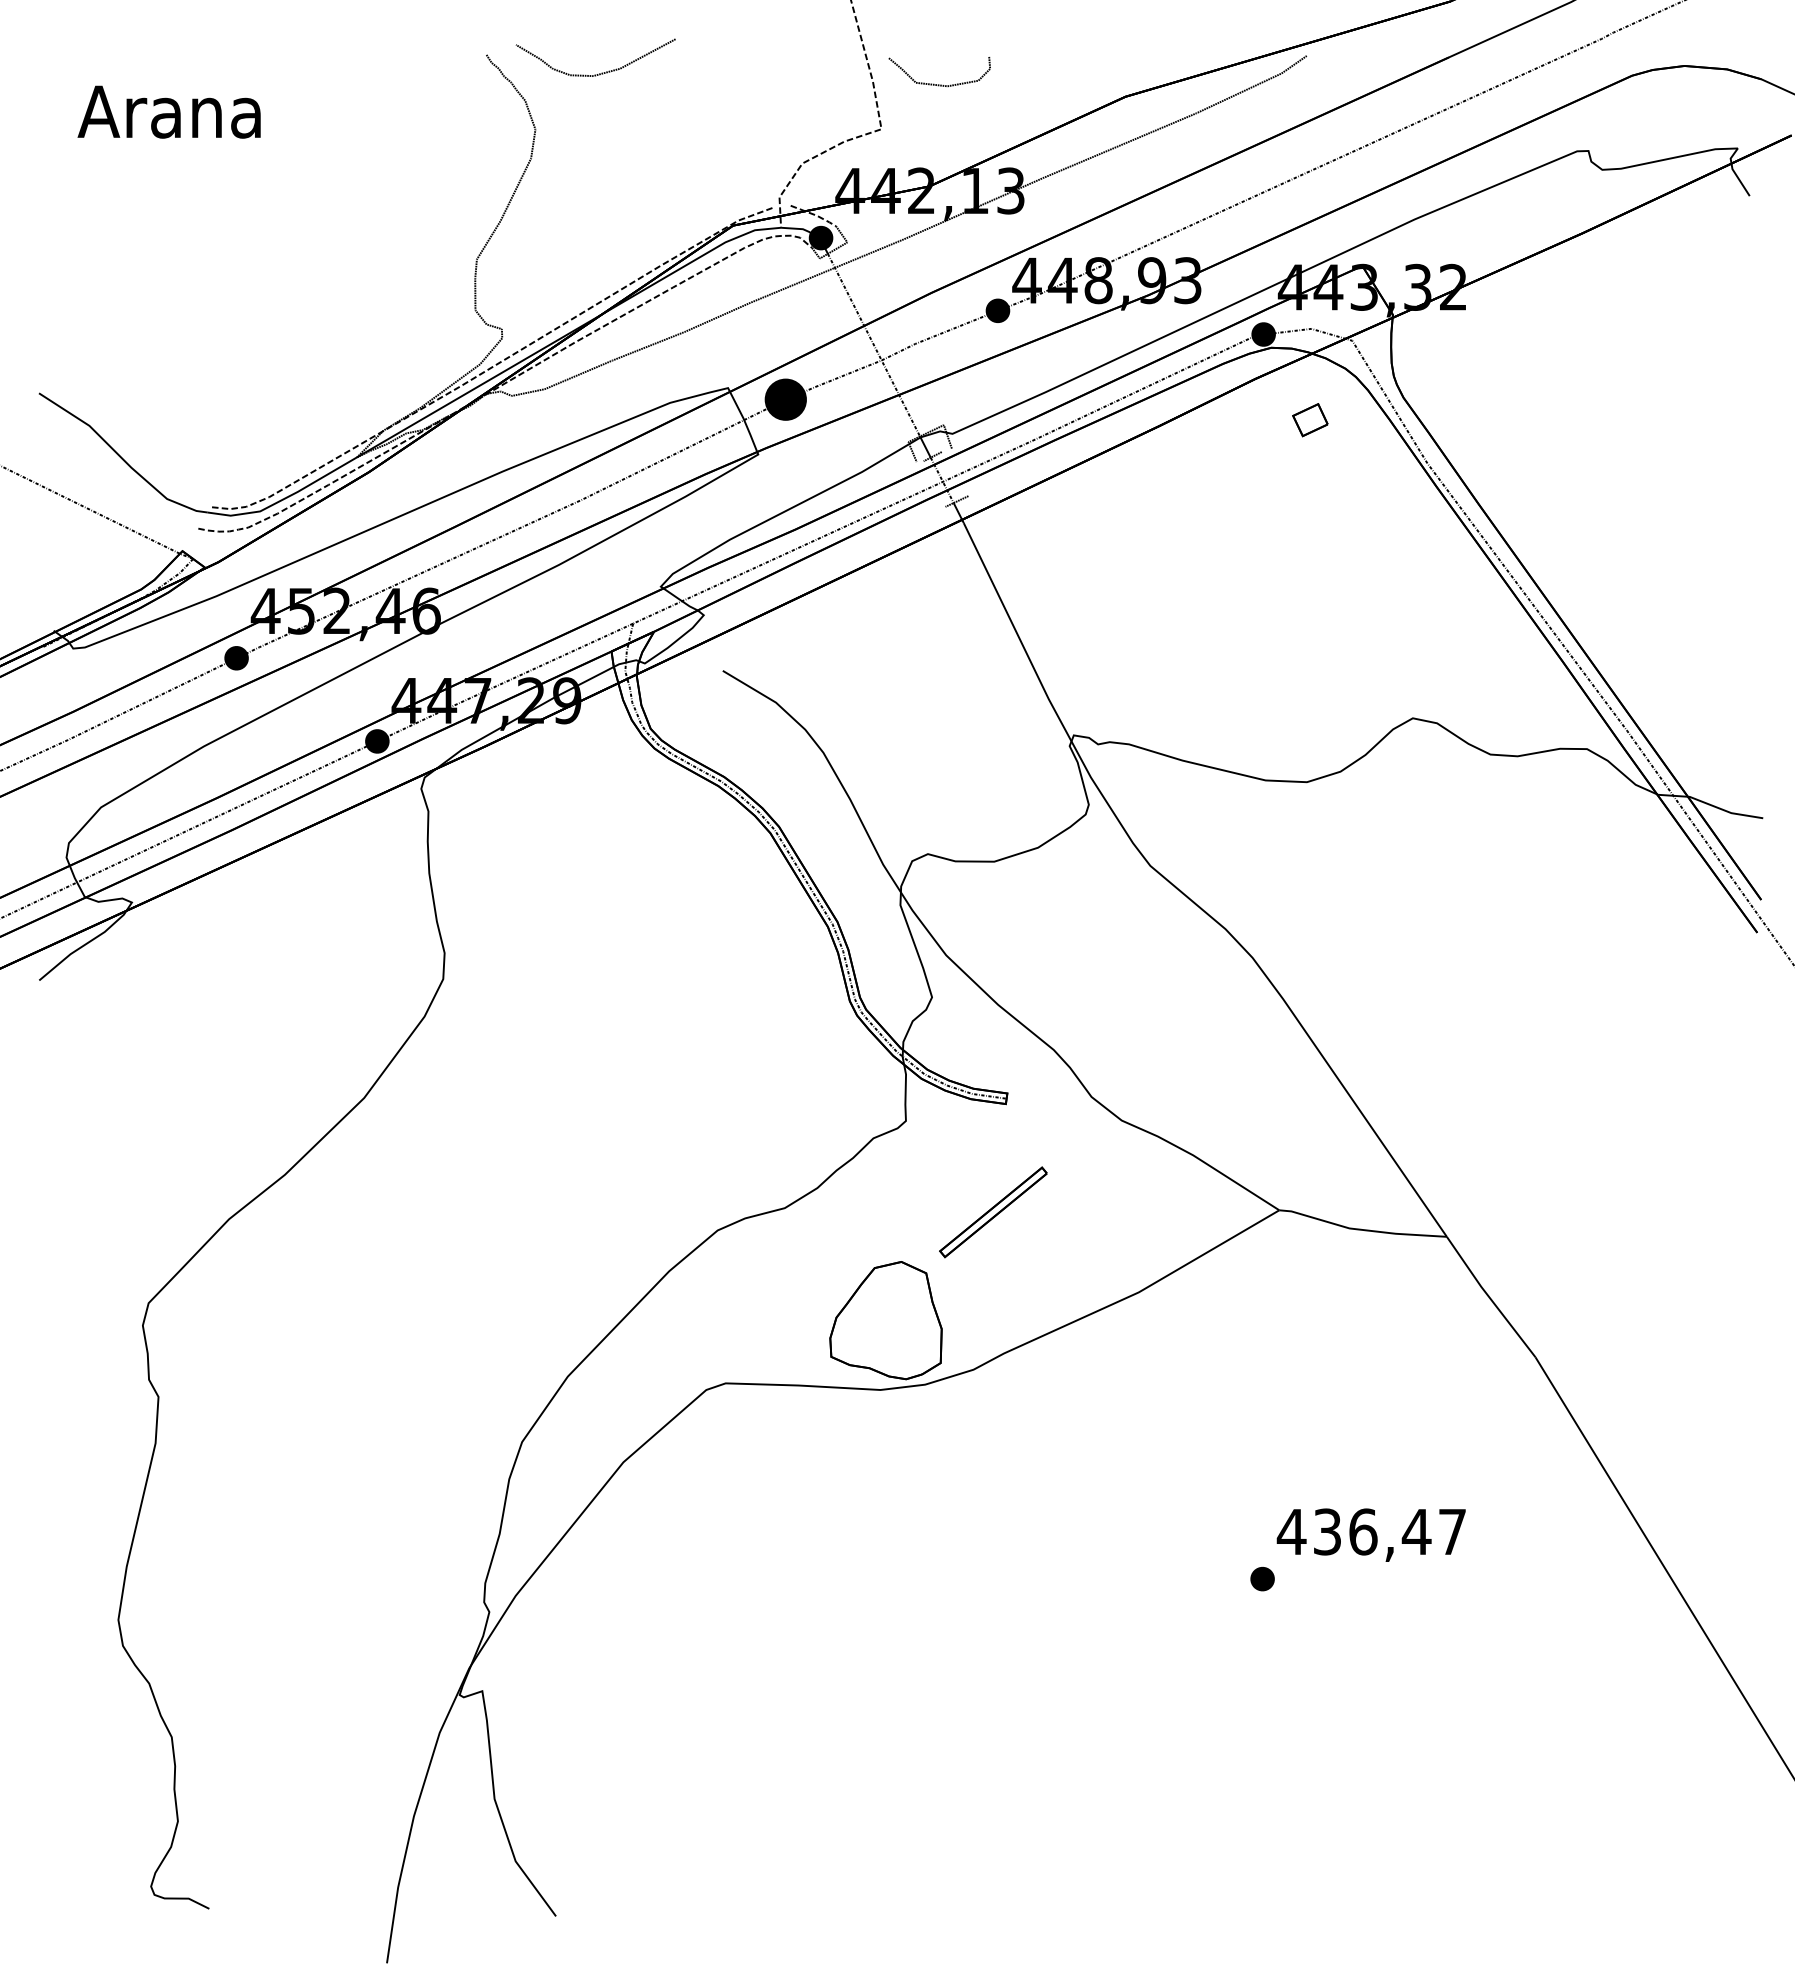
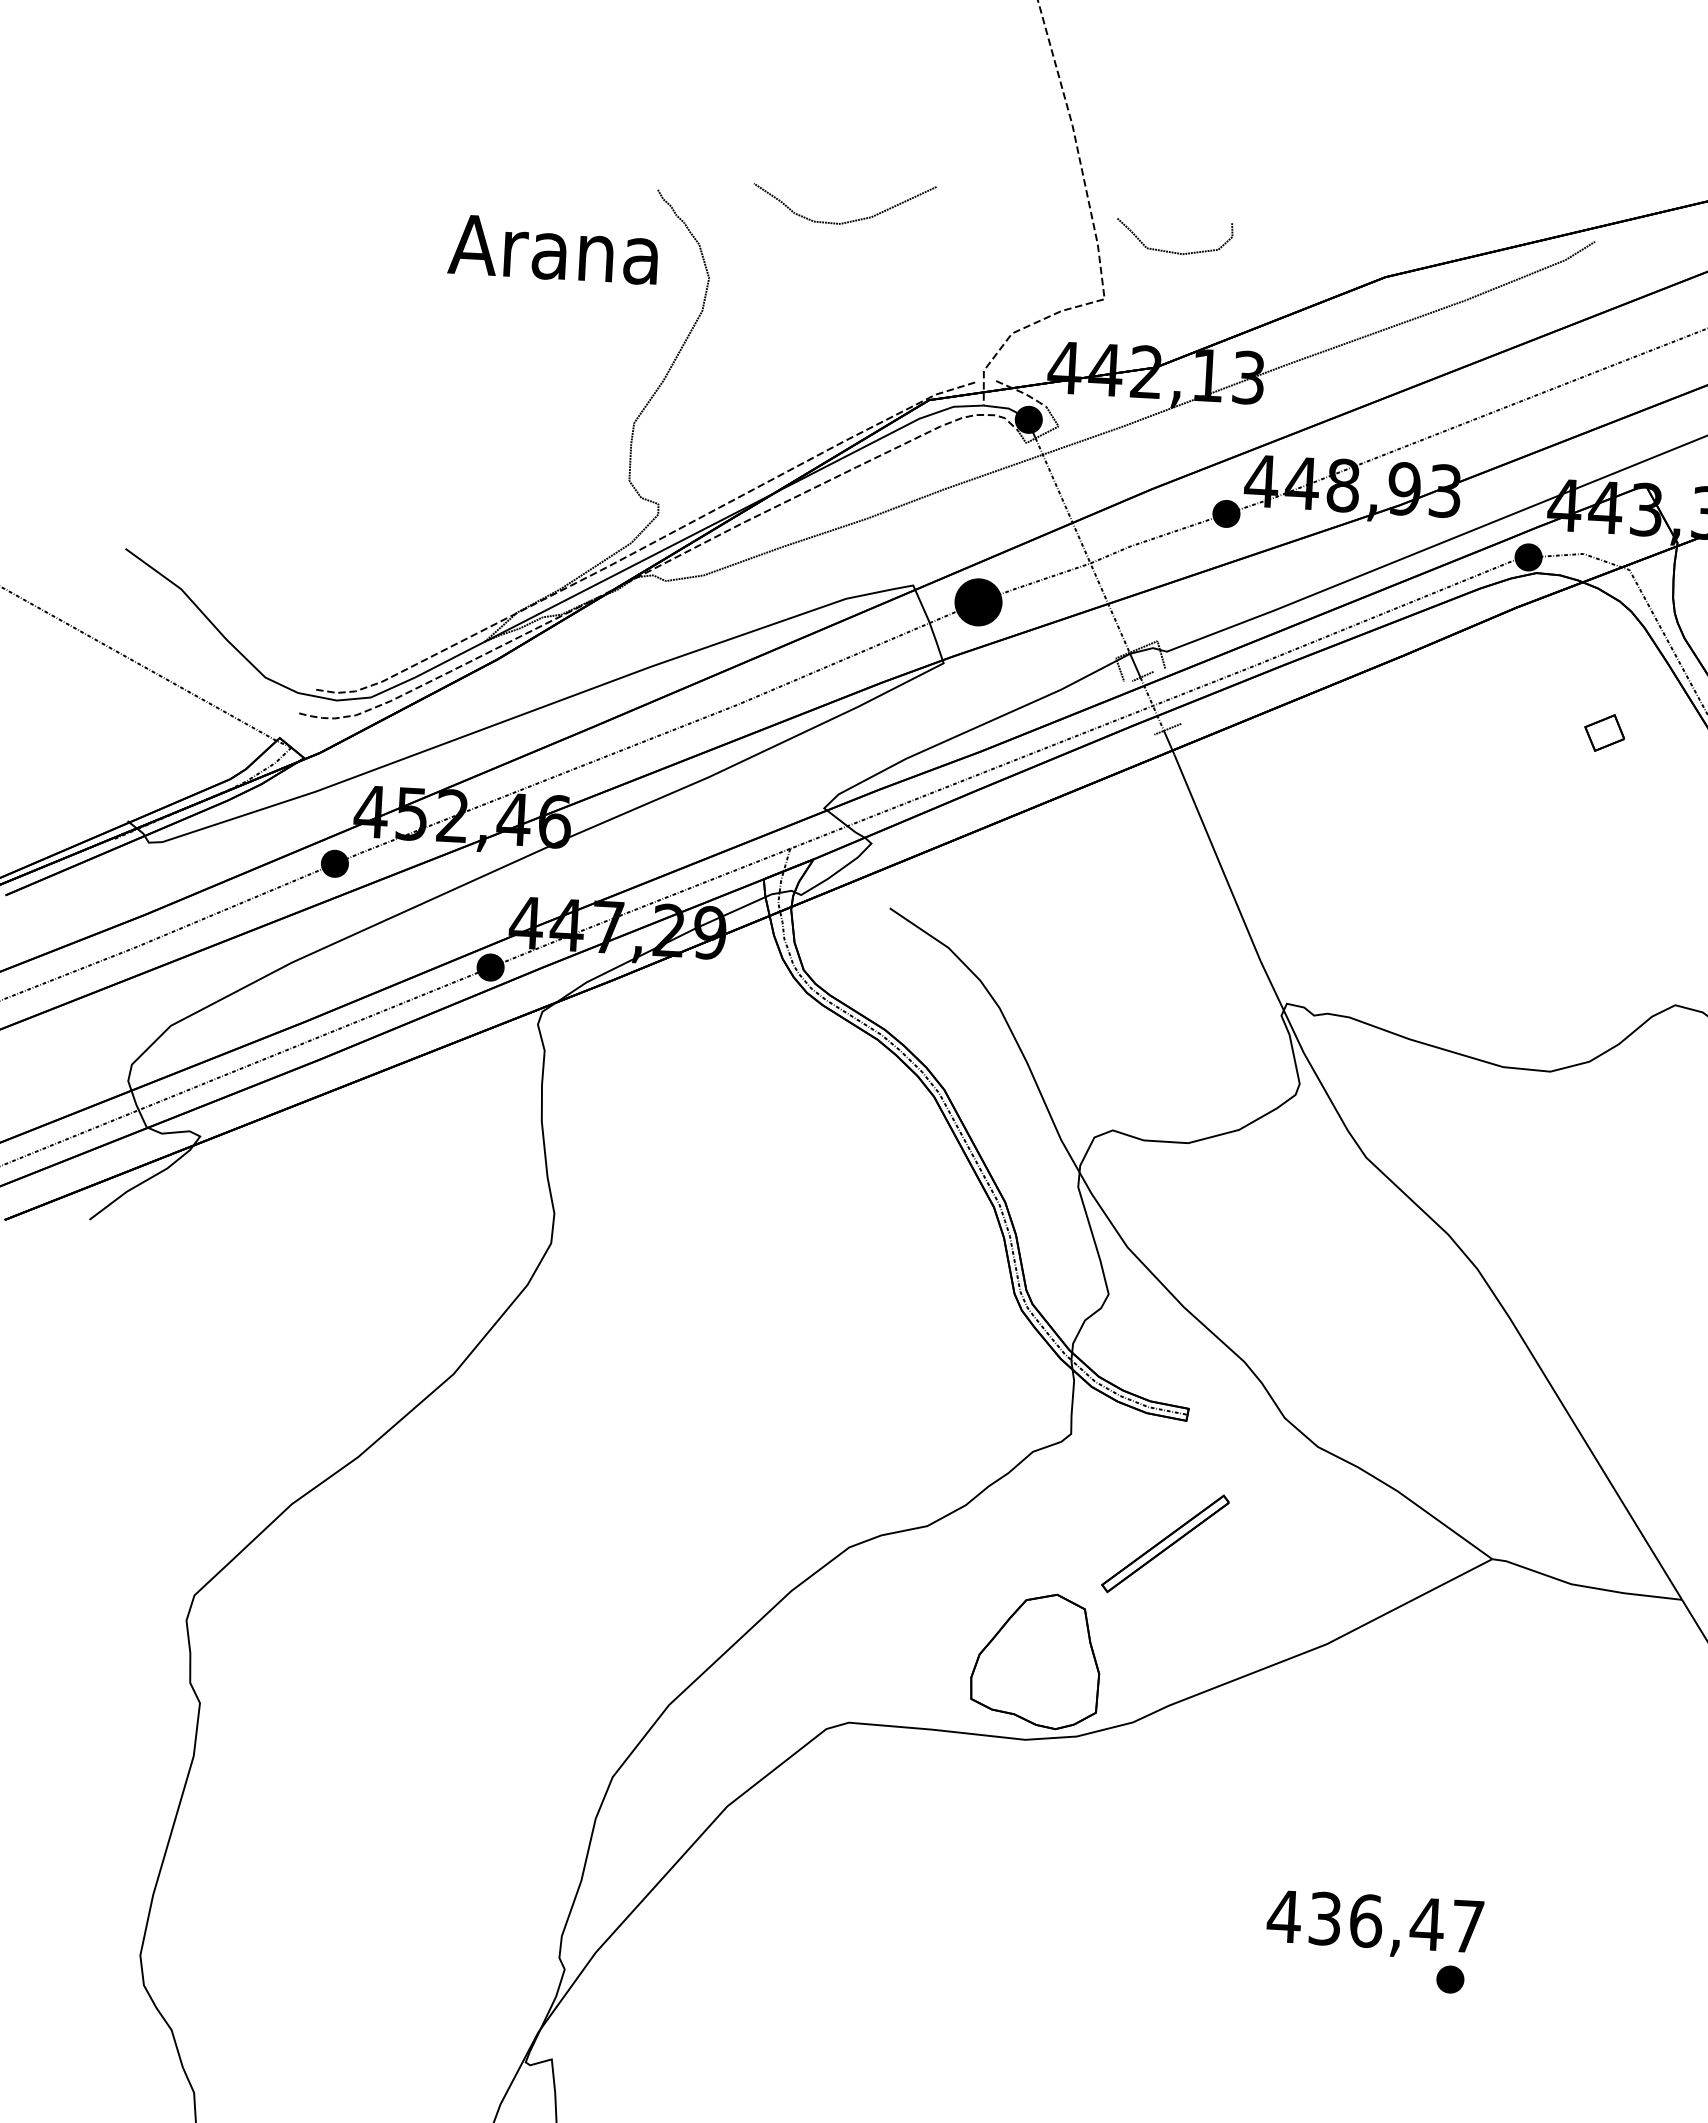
curve: (601, 72) -> (849, 220), moved
text: (168, 111) -> (552, 248), moved
part: (1310, 420) -> (1604, 733), moved
text: (1370, 1534) -> (1374, 1924), moved

